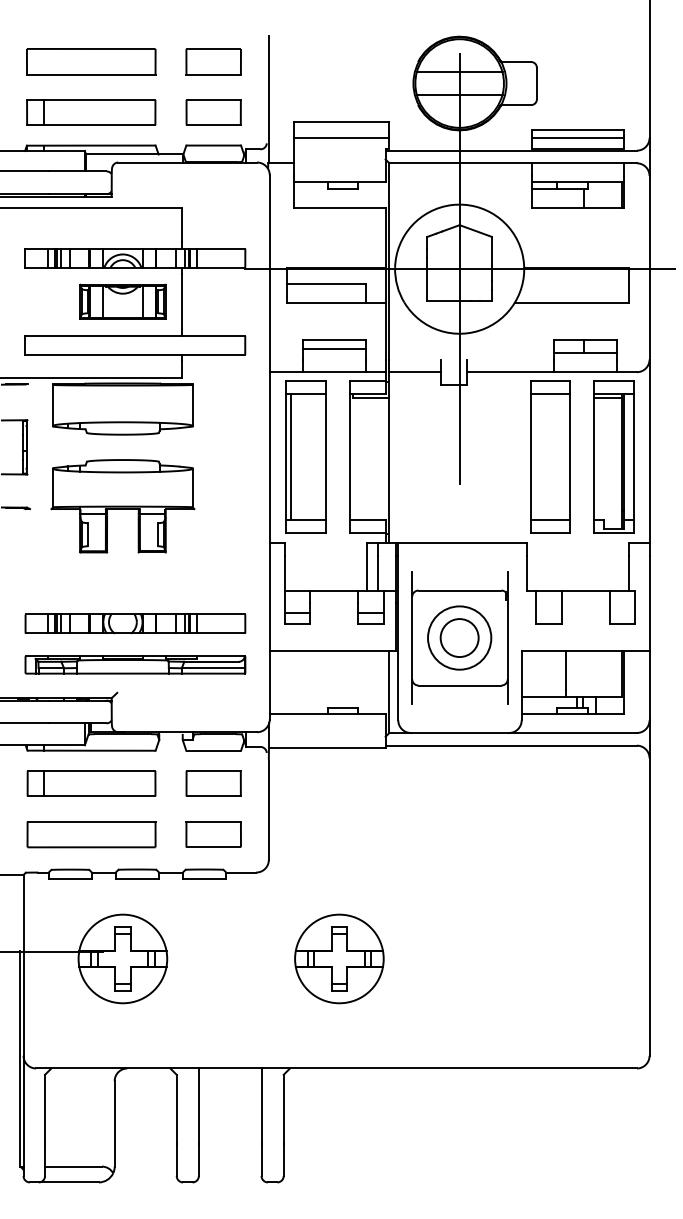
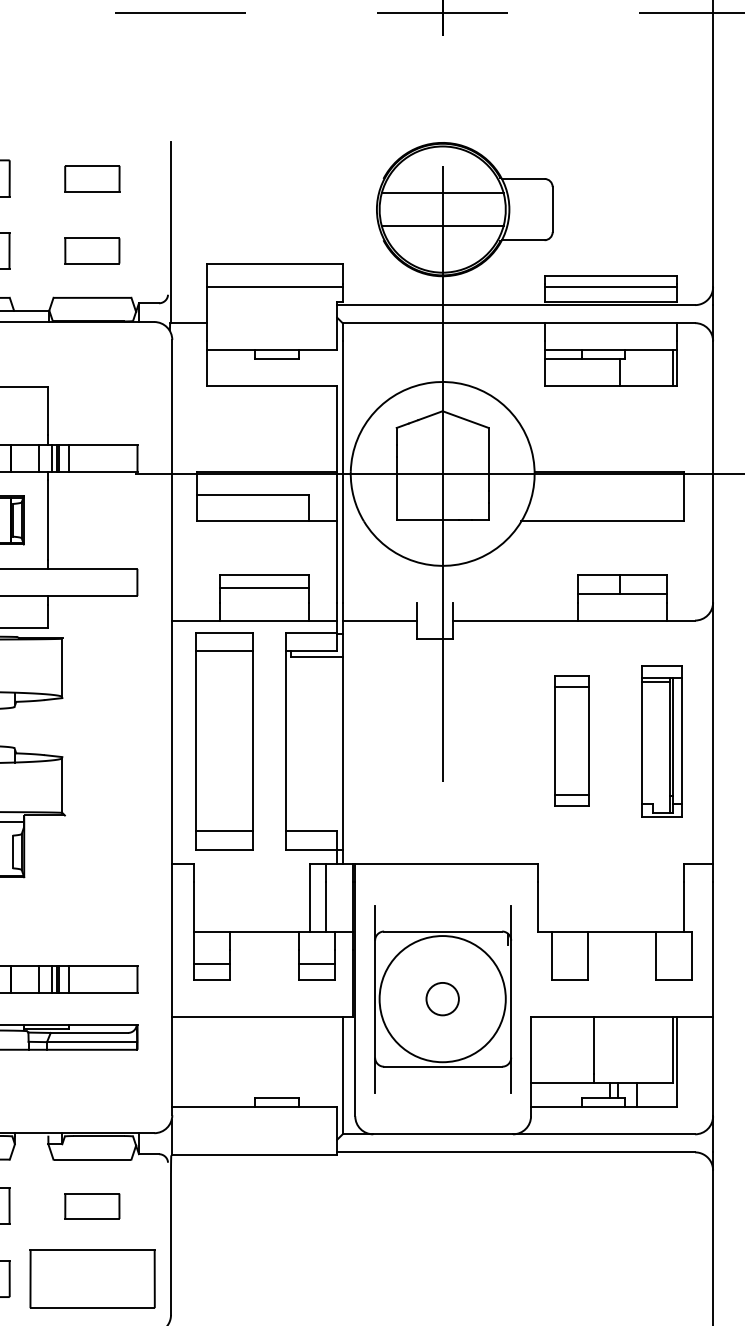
part: (213, 61) -> (92, 178), size x0.7
part: (213, 112) -> (92, 250), size x0.7
line: (290, 456) -> (201, 740), removed
part: (550, 456) -> (572, 740), size x0.6
part: (613, 456) -> (661, 740), size x0.7
circle: (459, 637) -> (442, 998), size x1.4
circle: (459, 638) -> (442, 999), size x0.6
part: (213, 783) -> (92, 1206), size x0.7
part: (213, 834) -> (92, 1278), size x1.6

